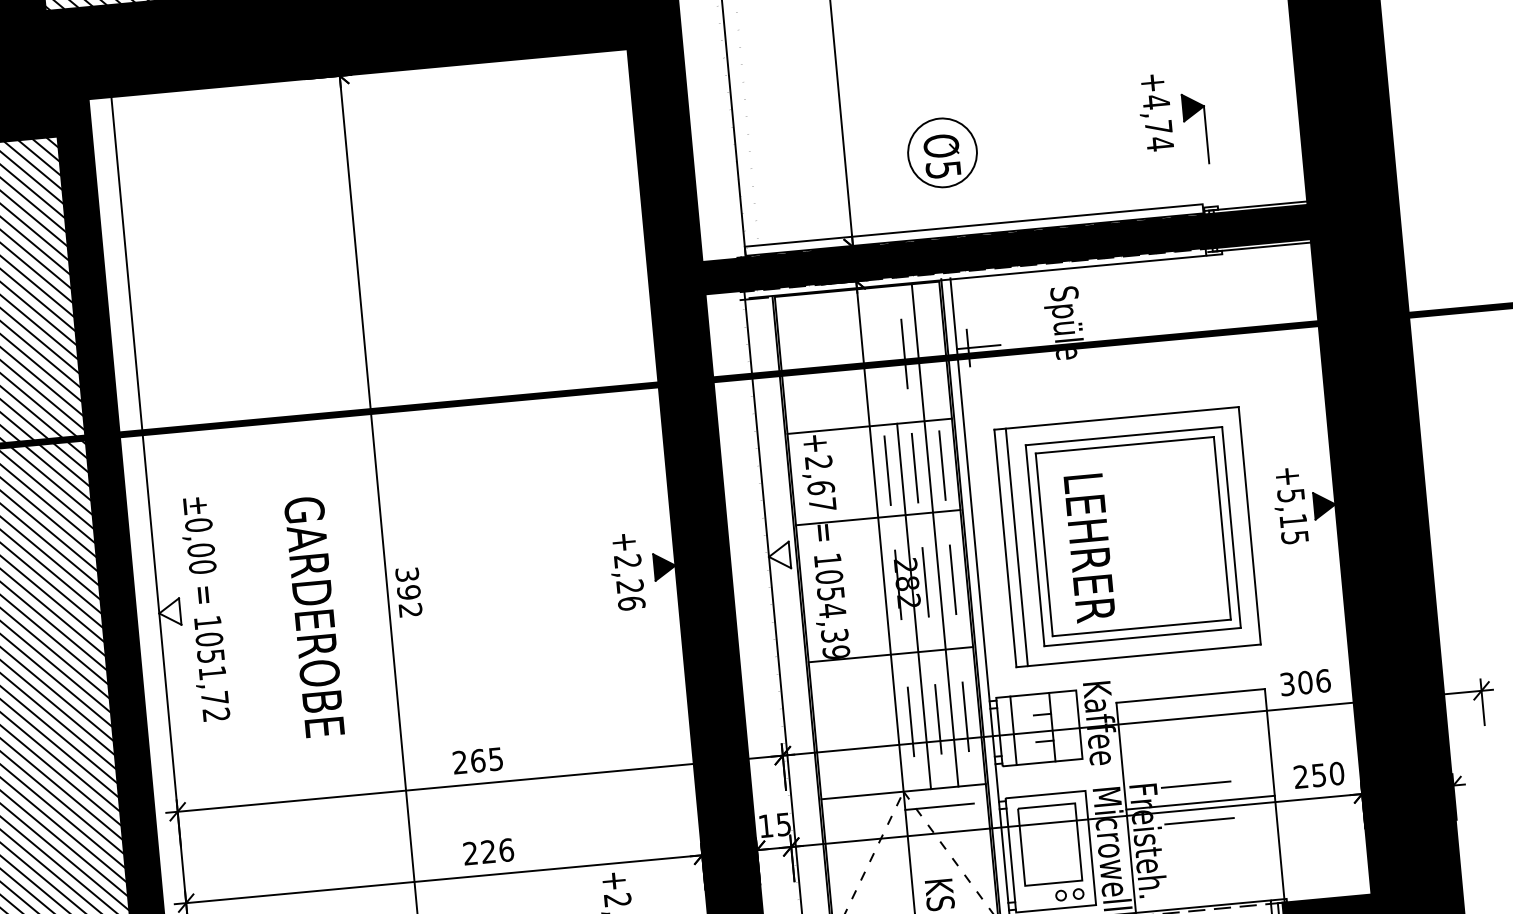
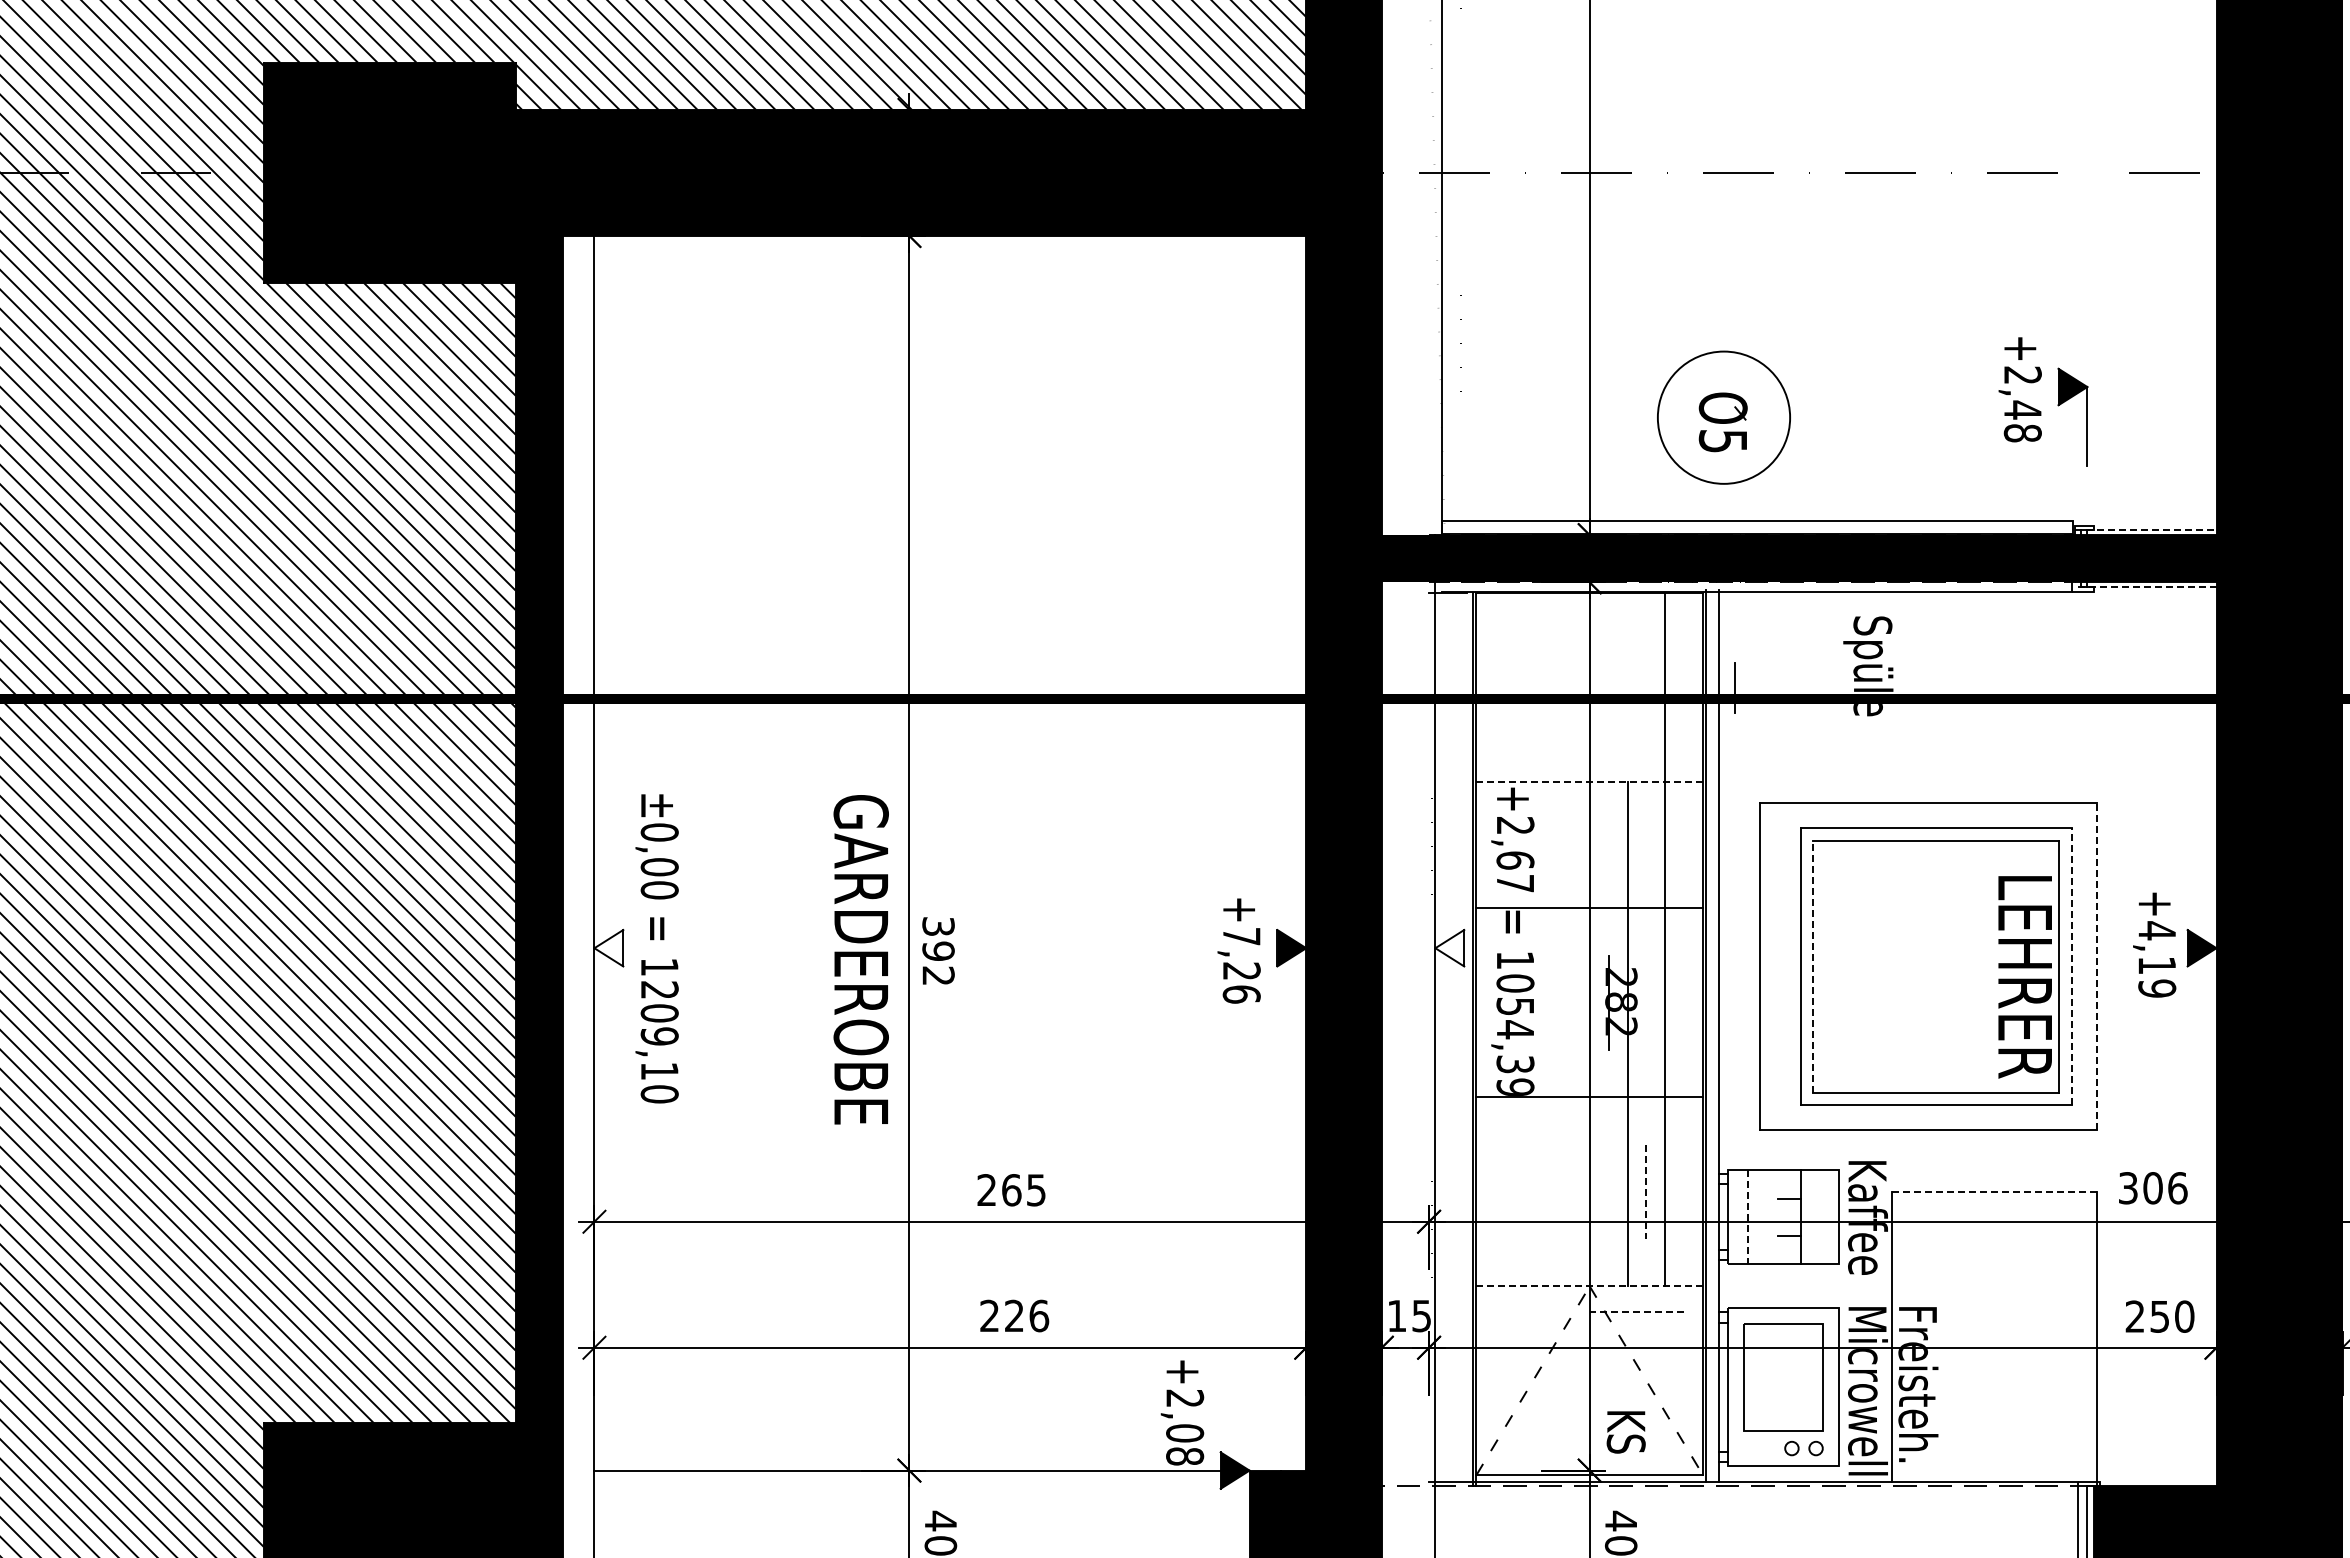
text: (1158, 122) -> (2022, 403), +4,74 -> +2,48
circle: (942, 152) -> (1723, 417), size x1.4
line: (1255, 206) -> (2145, 530), solid -> dashed
line: (1259, 247) -> (2145, 587), solid -> dashed
line: (978, 346) -> (1748, 687), removed
line: (904, 353) -> (1646, 687), removed
line: (870, 426) -> (1590, 782), solid -> dashed
line: (942, 465) -> (1684, 845), removed
line: (915, 468) -> (1646, 845), removed
line: (887, 470) -> (1608, 845), removed
text: (1293, 516) -> (2157, 959), +5,15 -> +4,19
line: (1249, 525) -> (2096, 966), solid -> dashed
line: (1231, 527) -> (2071, 966), solid -> dashed
line: (1044, 544) -> (1813, 966), solid -> dashed
line: (1016, 547) -> (1775, 966), removed
text: (1089, 548) -> (2024, 977), moved
text: (627, 561) -> (1241, 936), +2,26 -> +7,26
line: (952, 579) -> (1683, 1002), removed
line: (925, 582) -> (1646, 1002), removed
text: (313, 616) -> (860, 959), moved
text: (212, 677) -> (659, 1042), 1051,72 -> 1209,10
line: (1190, 695) -> (1994, 1191), solid -> dashed
line: (965, 716) -> (1684, 1191), removed
line: (938, 719) -> (1646, 1192), solid -> dashed
line: (910, 721) -> (1608, 1191), removed
line: (1013, 731) -> (1747, 1217), solid -> dashed
line: (1196, 784) -> (1990, 1313), removed
line: (904, 791) -> (1590, 1286), solid -> dashed
line: (1200, 802) -> (1994, 1339), removed
line: (939, 806) -> (1636, 1311), solid -> dashed
line: (1199, 821) -> (1990, 1364), removed

